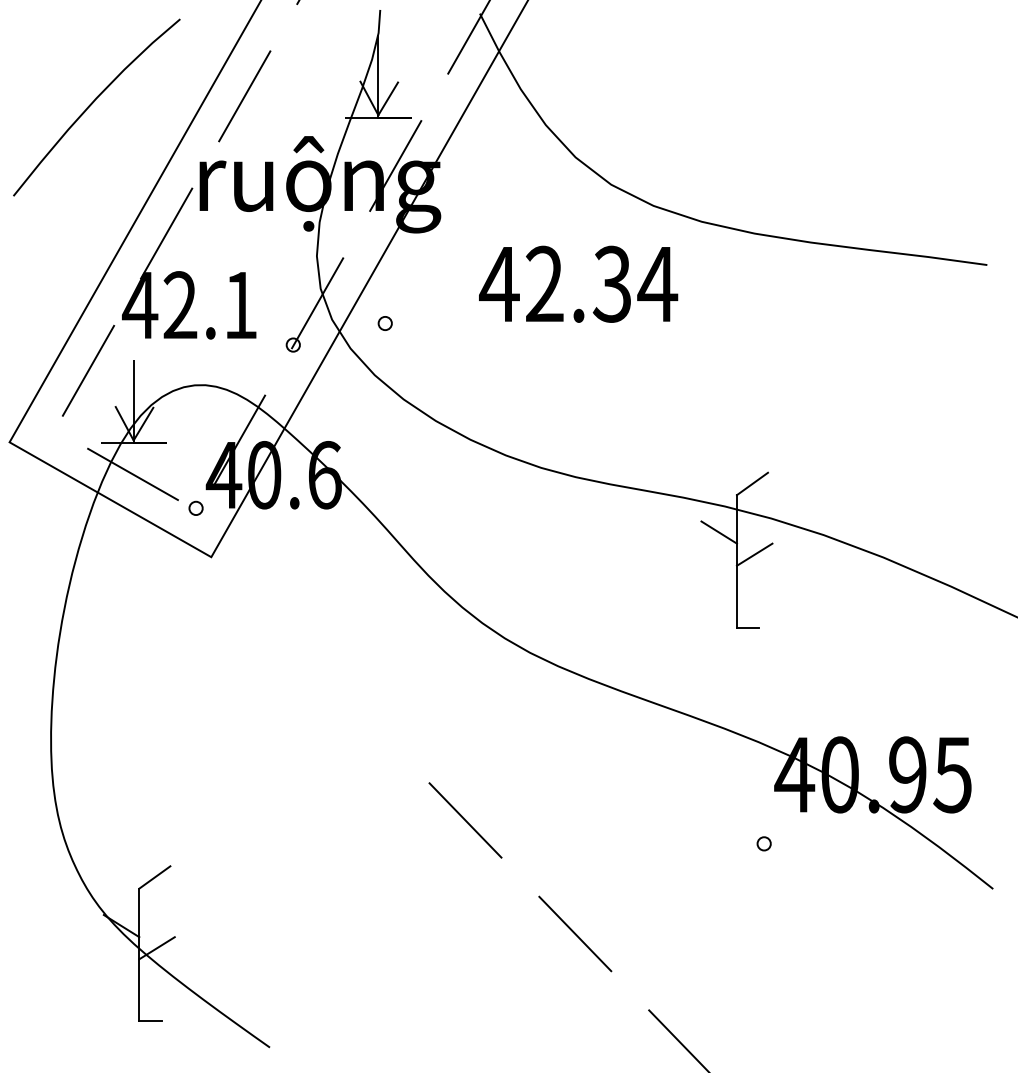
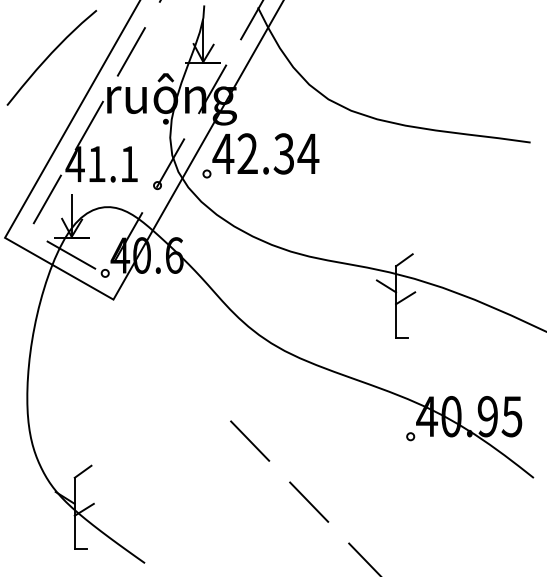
text: (577, 283) -> (265, 153), moved
text: (179, 303) -> (96, 163), 42.1 -> 41.1
circle: (763, 843) -> (410, 436), moved

